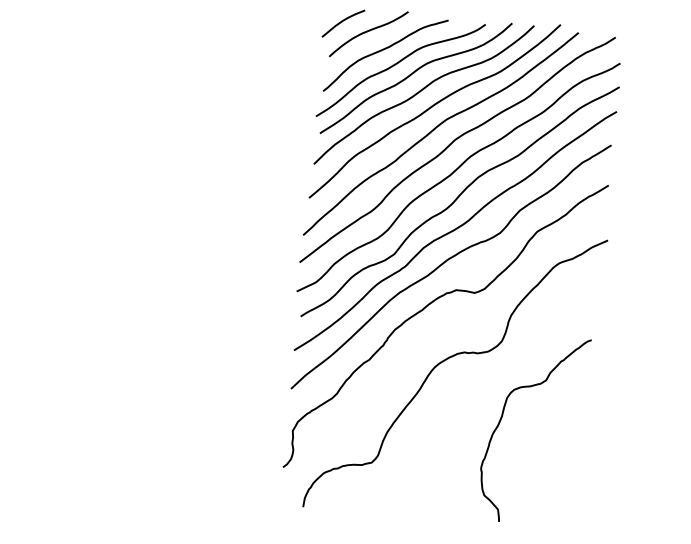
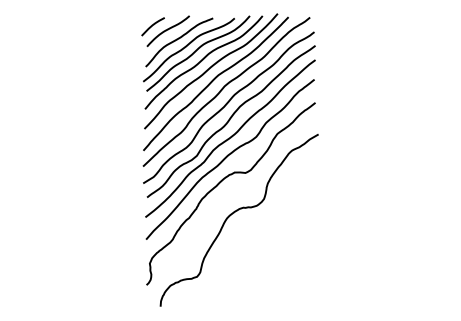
curve: (502, 420) -> (269, 244), removed

